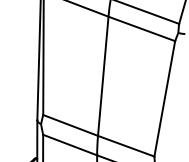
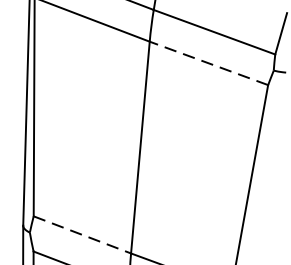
line: (141, 28) -> (208, 62), solid -> dashed
line: (71, 125) -> (83, 235), solid -> dashed

